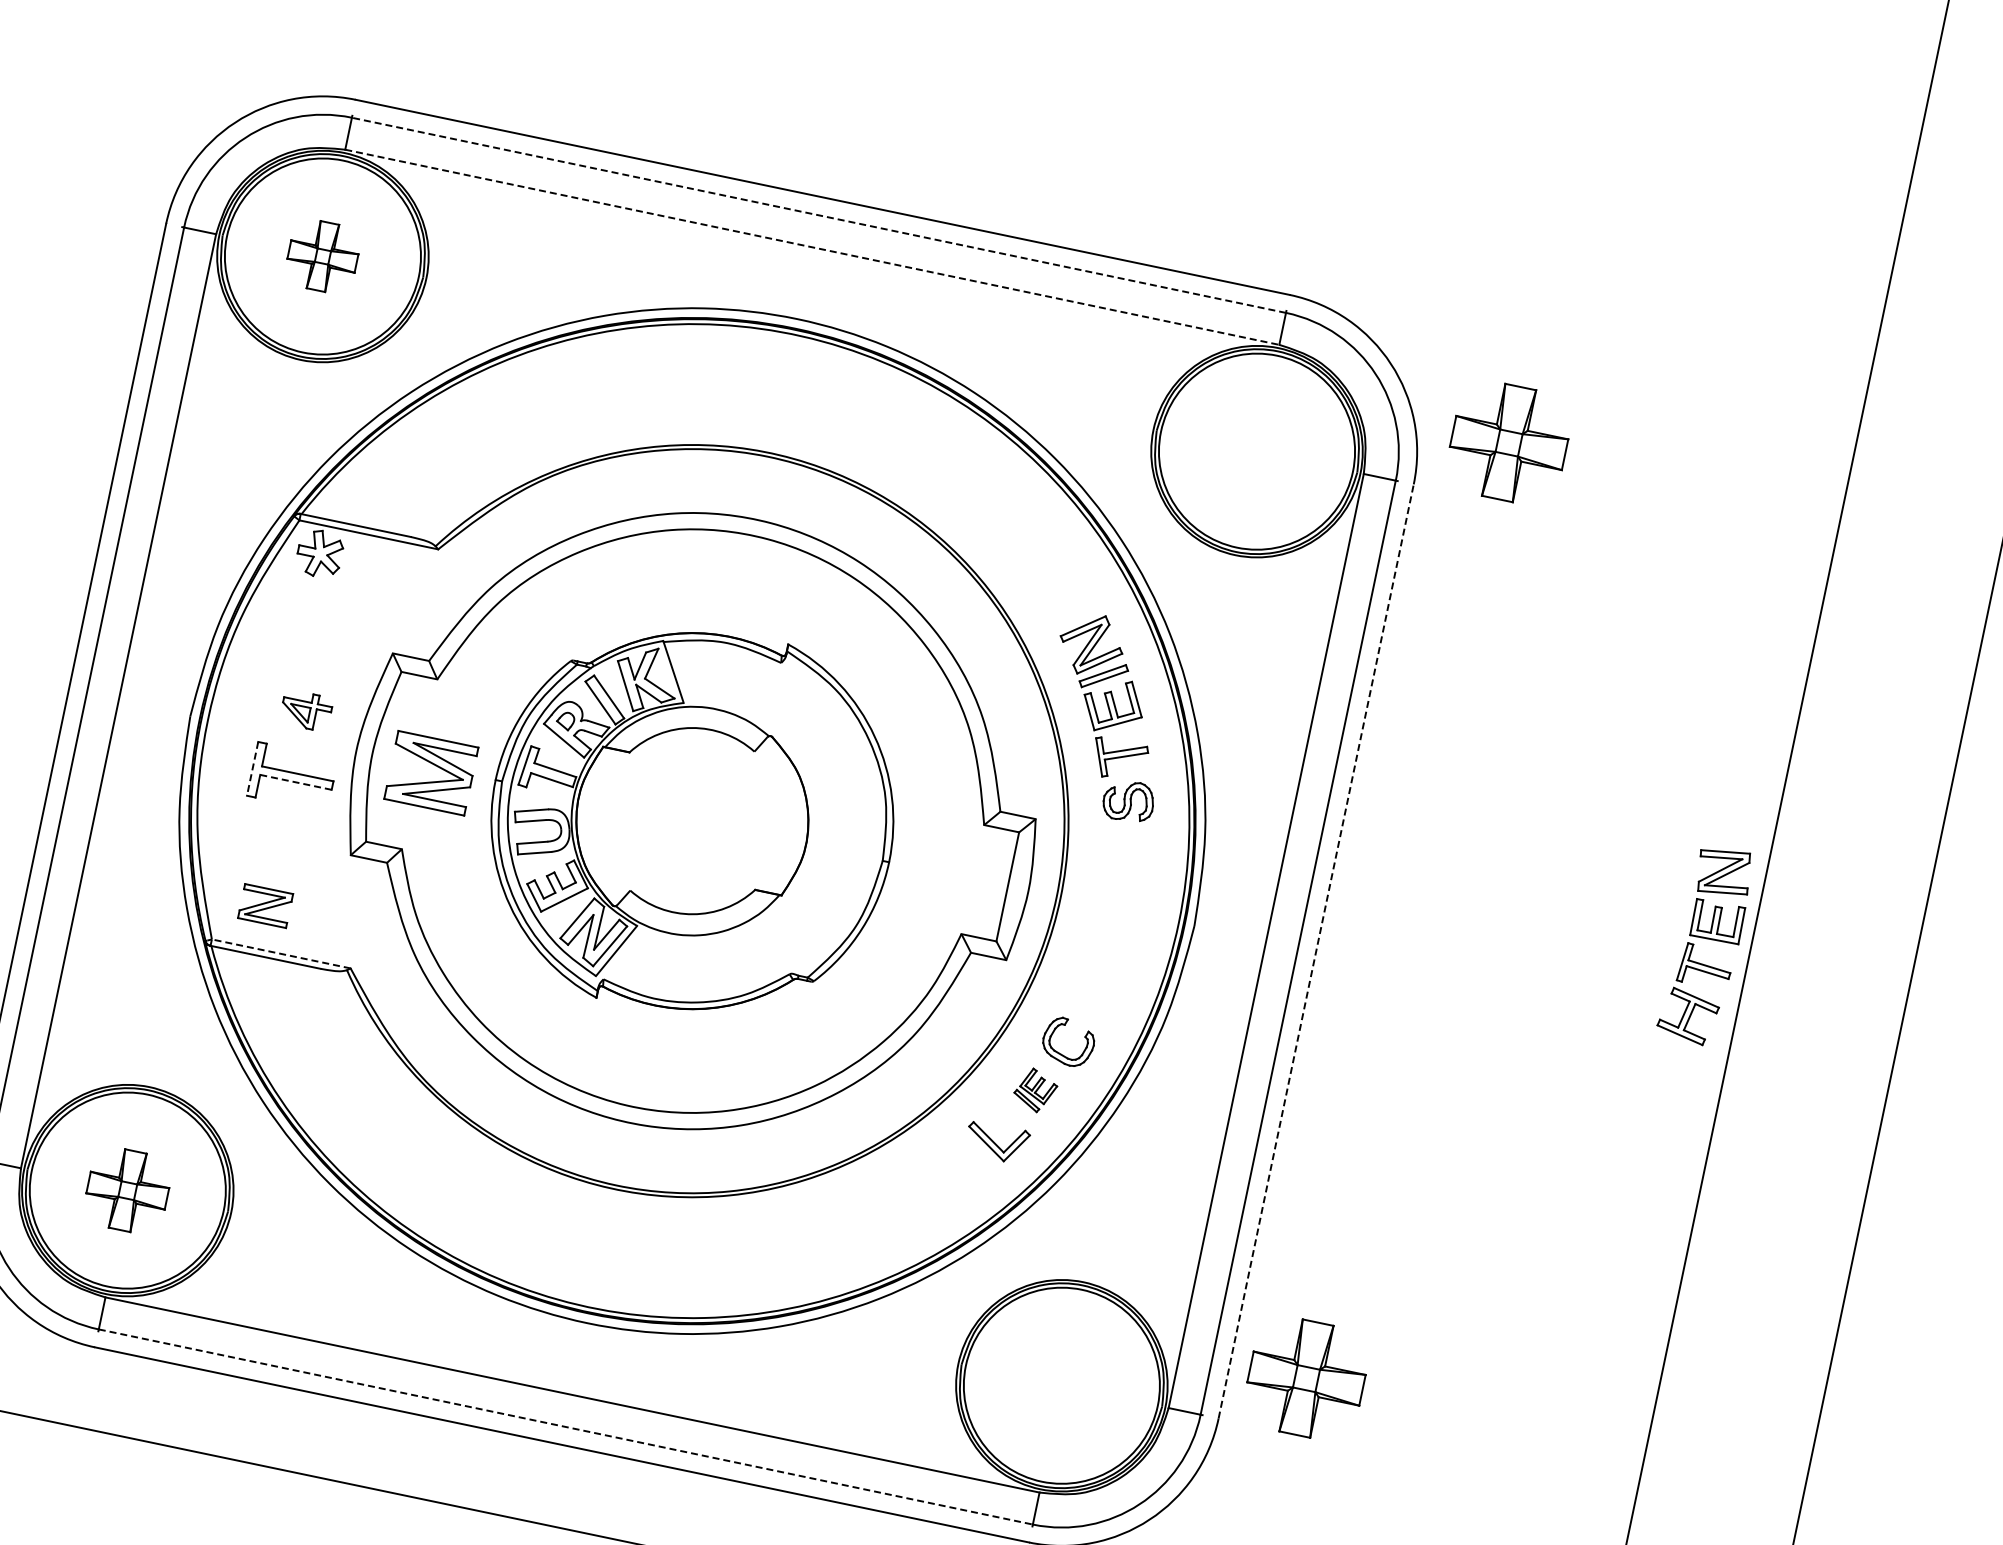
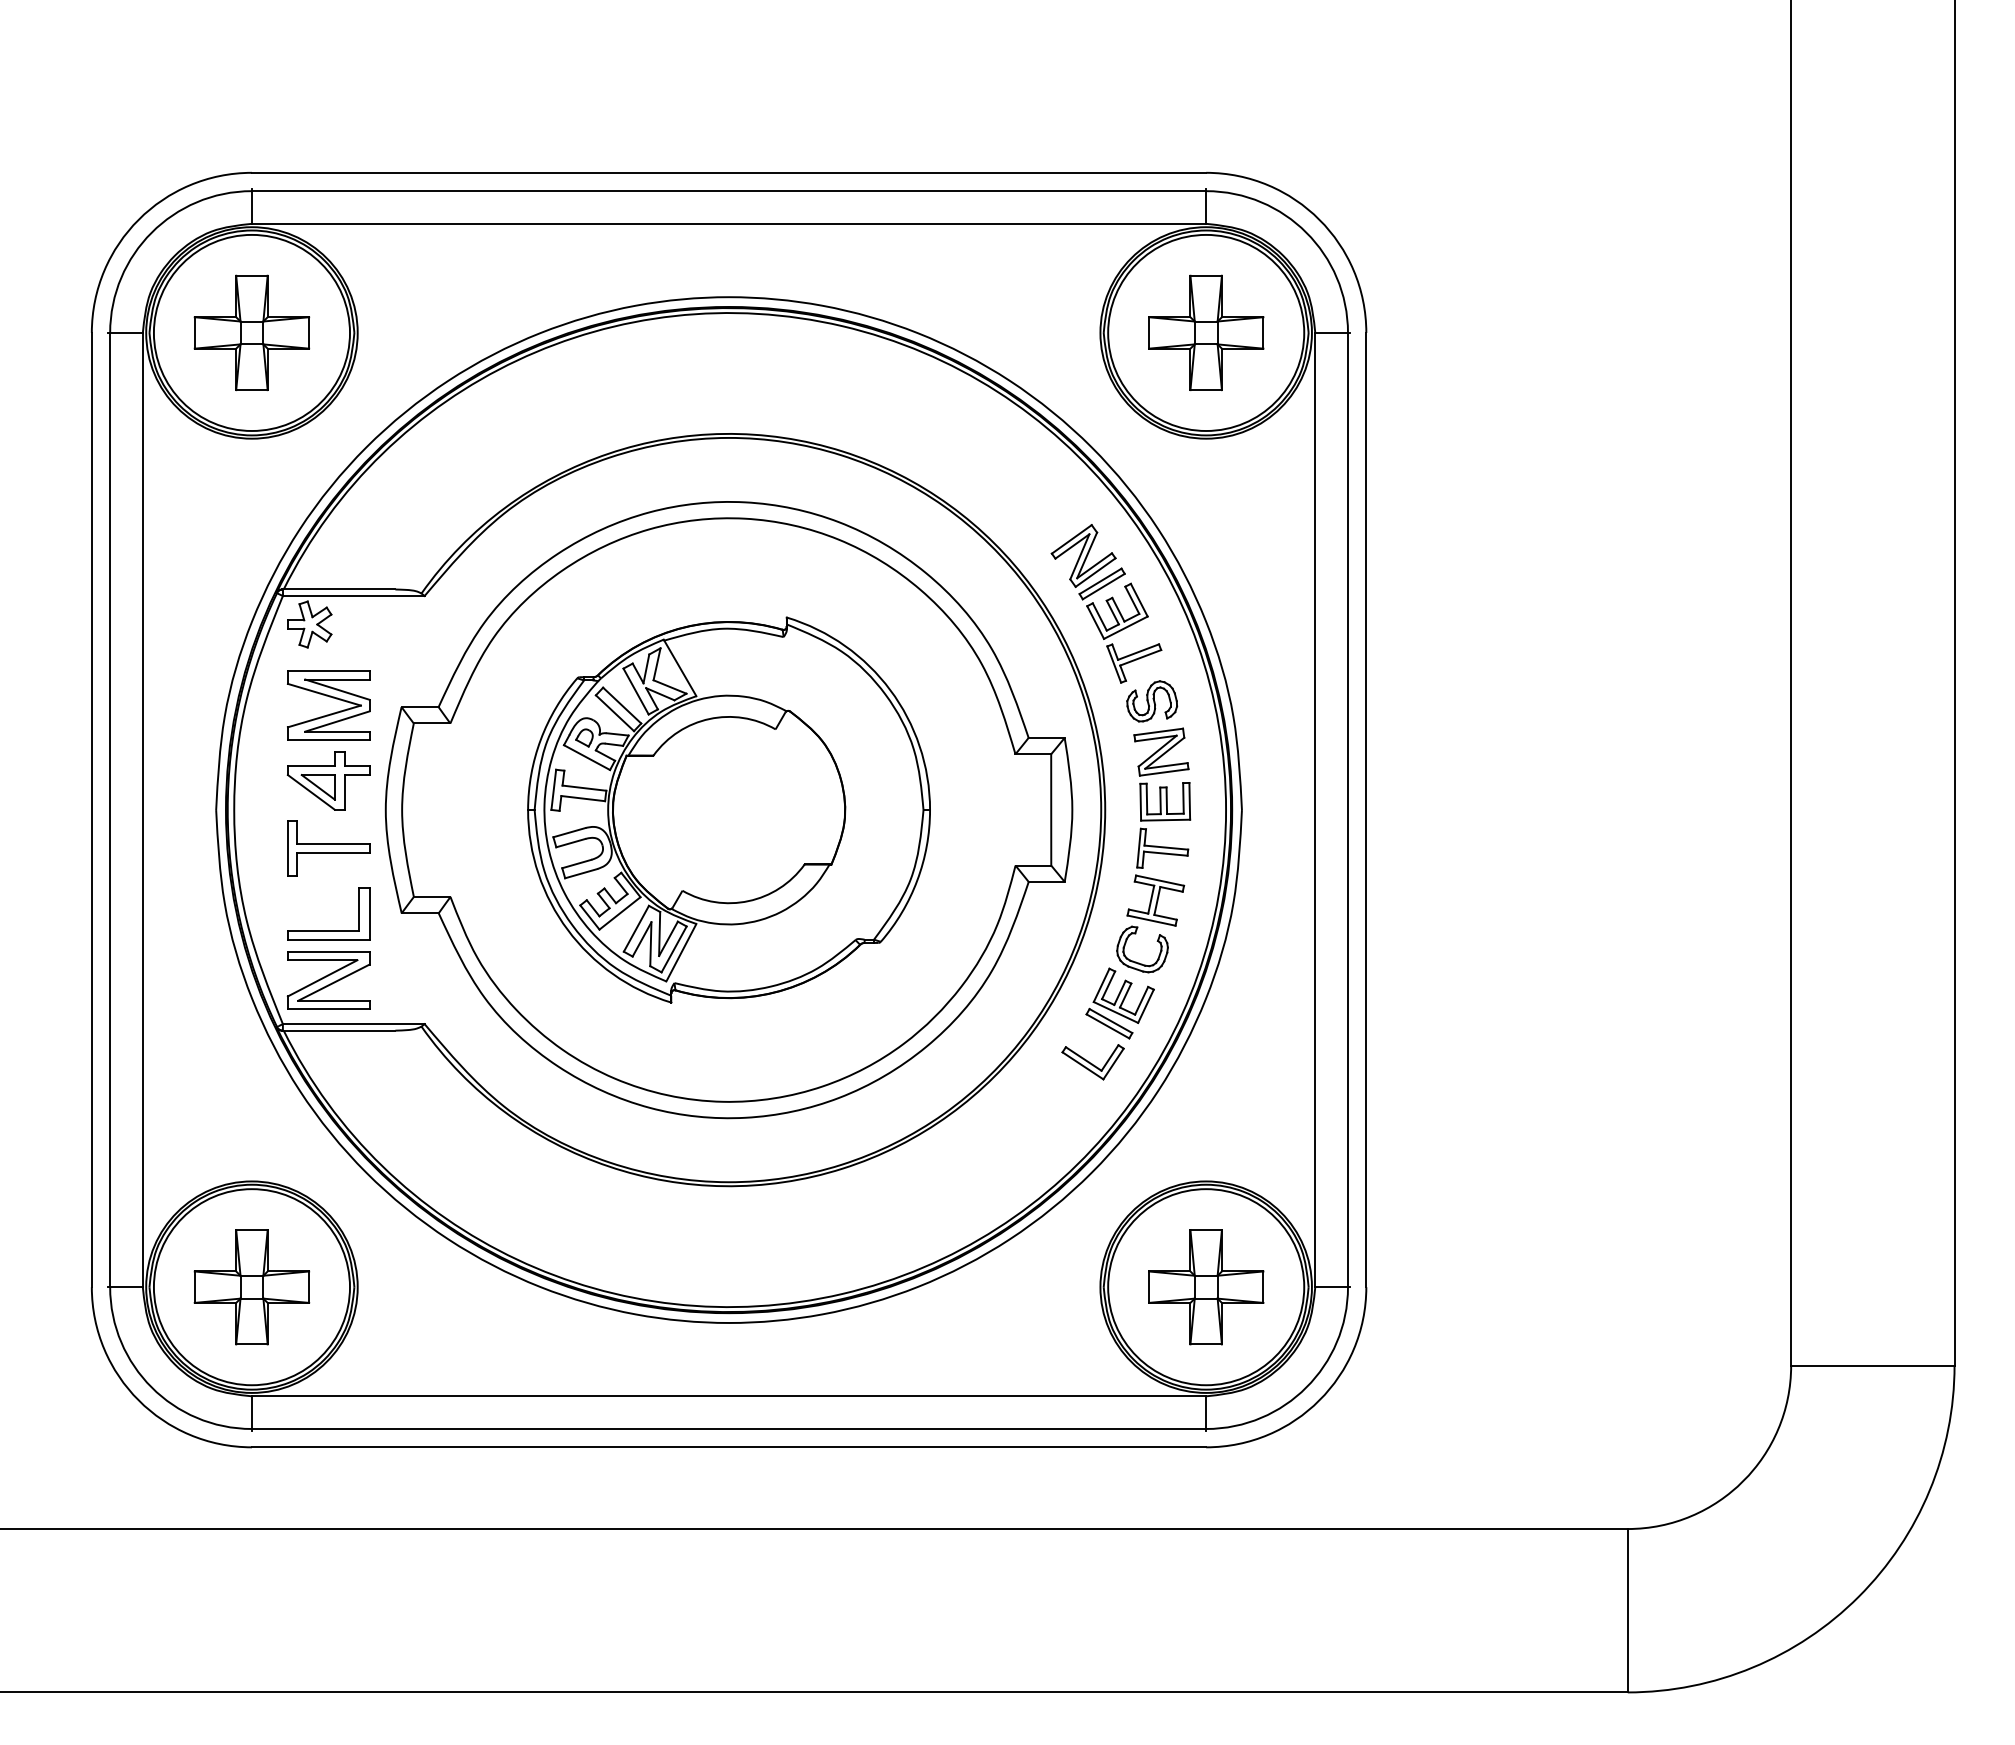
line: (818, 215) -> (728, 191), dashed -> solid
line: (812, 247) -> (729, 223), dashed -> solid
part: (322, 255) -> (251, 332), size x1.67
part: (1509, 442) -> (1206, 332), moved
part: (306, 710) -> (328, 780), size x1.67
part: (433, 765) -> (329, 697), moved
line: (252, 769) -> (287, 849), dashed -> solid
line: (296, 782) -> (333, 853), dashed -> solid
part: (275, 857) -> (328, 930), added
part: (265, 906) -> (328, 980), size x1.67
part: (1706, 944) -> (1158, 826), moved
line: (1316, 950) -> (1366, 809), dashed -> solid
line: (280, 954) -> (353, 1024), dashed -> solid
part: (1035, 1090) -> (1119, 1003), size x1.67
part: (127, 1190) -> (251, 1287), size x1.43
part: (1306, 1378) -> (1206, 1287), moved
line: (566, 1426) -> (729, 1428), dashed -> solid

